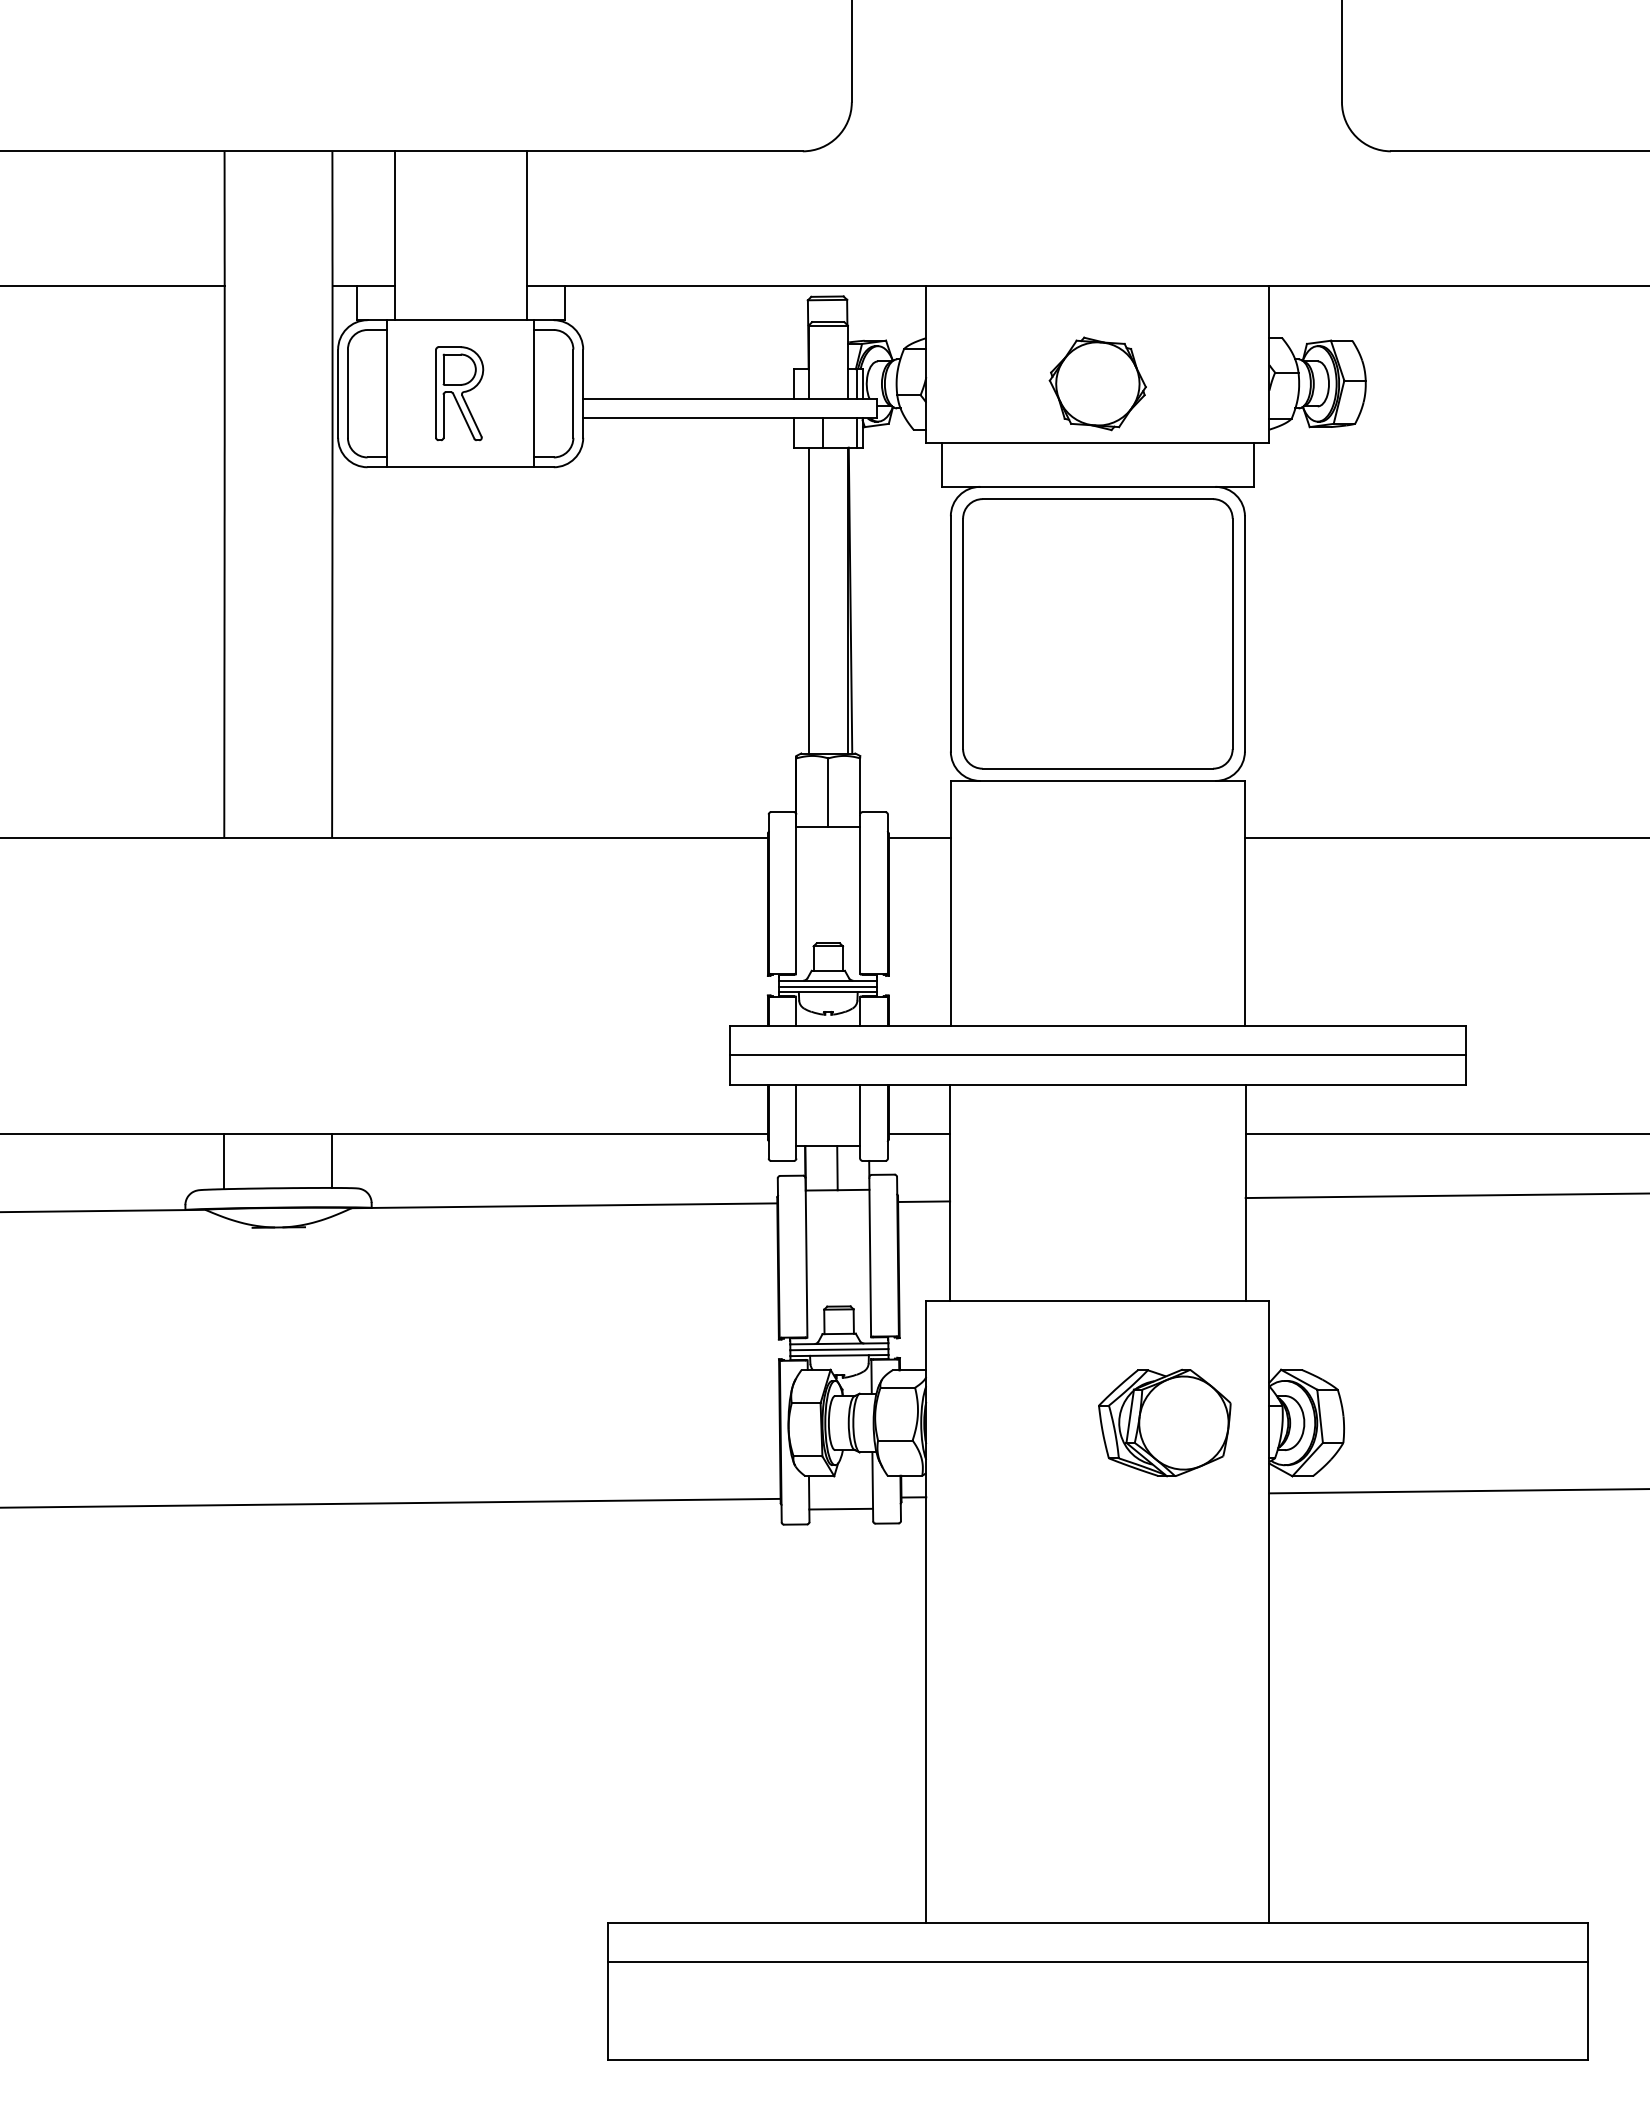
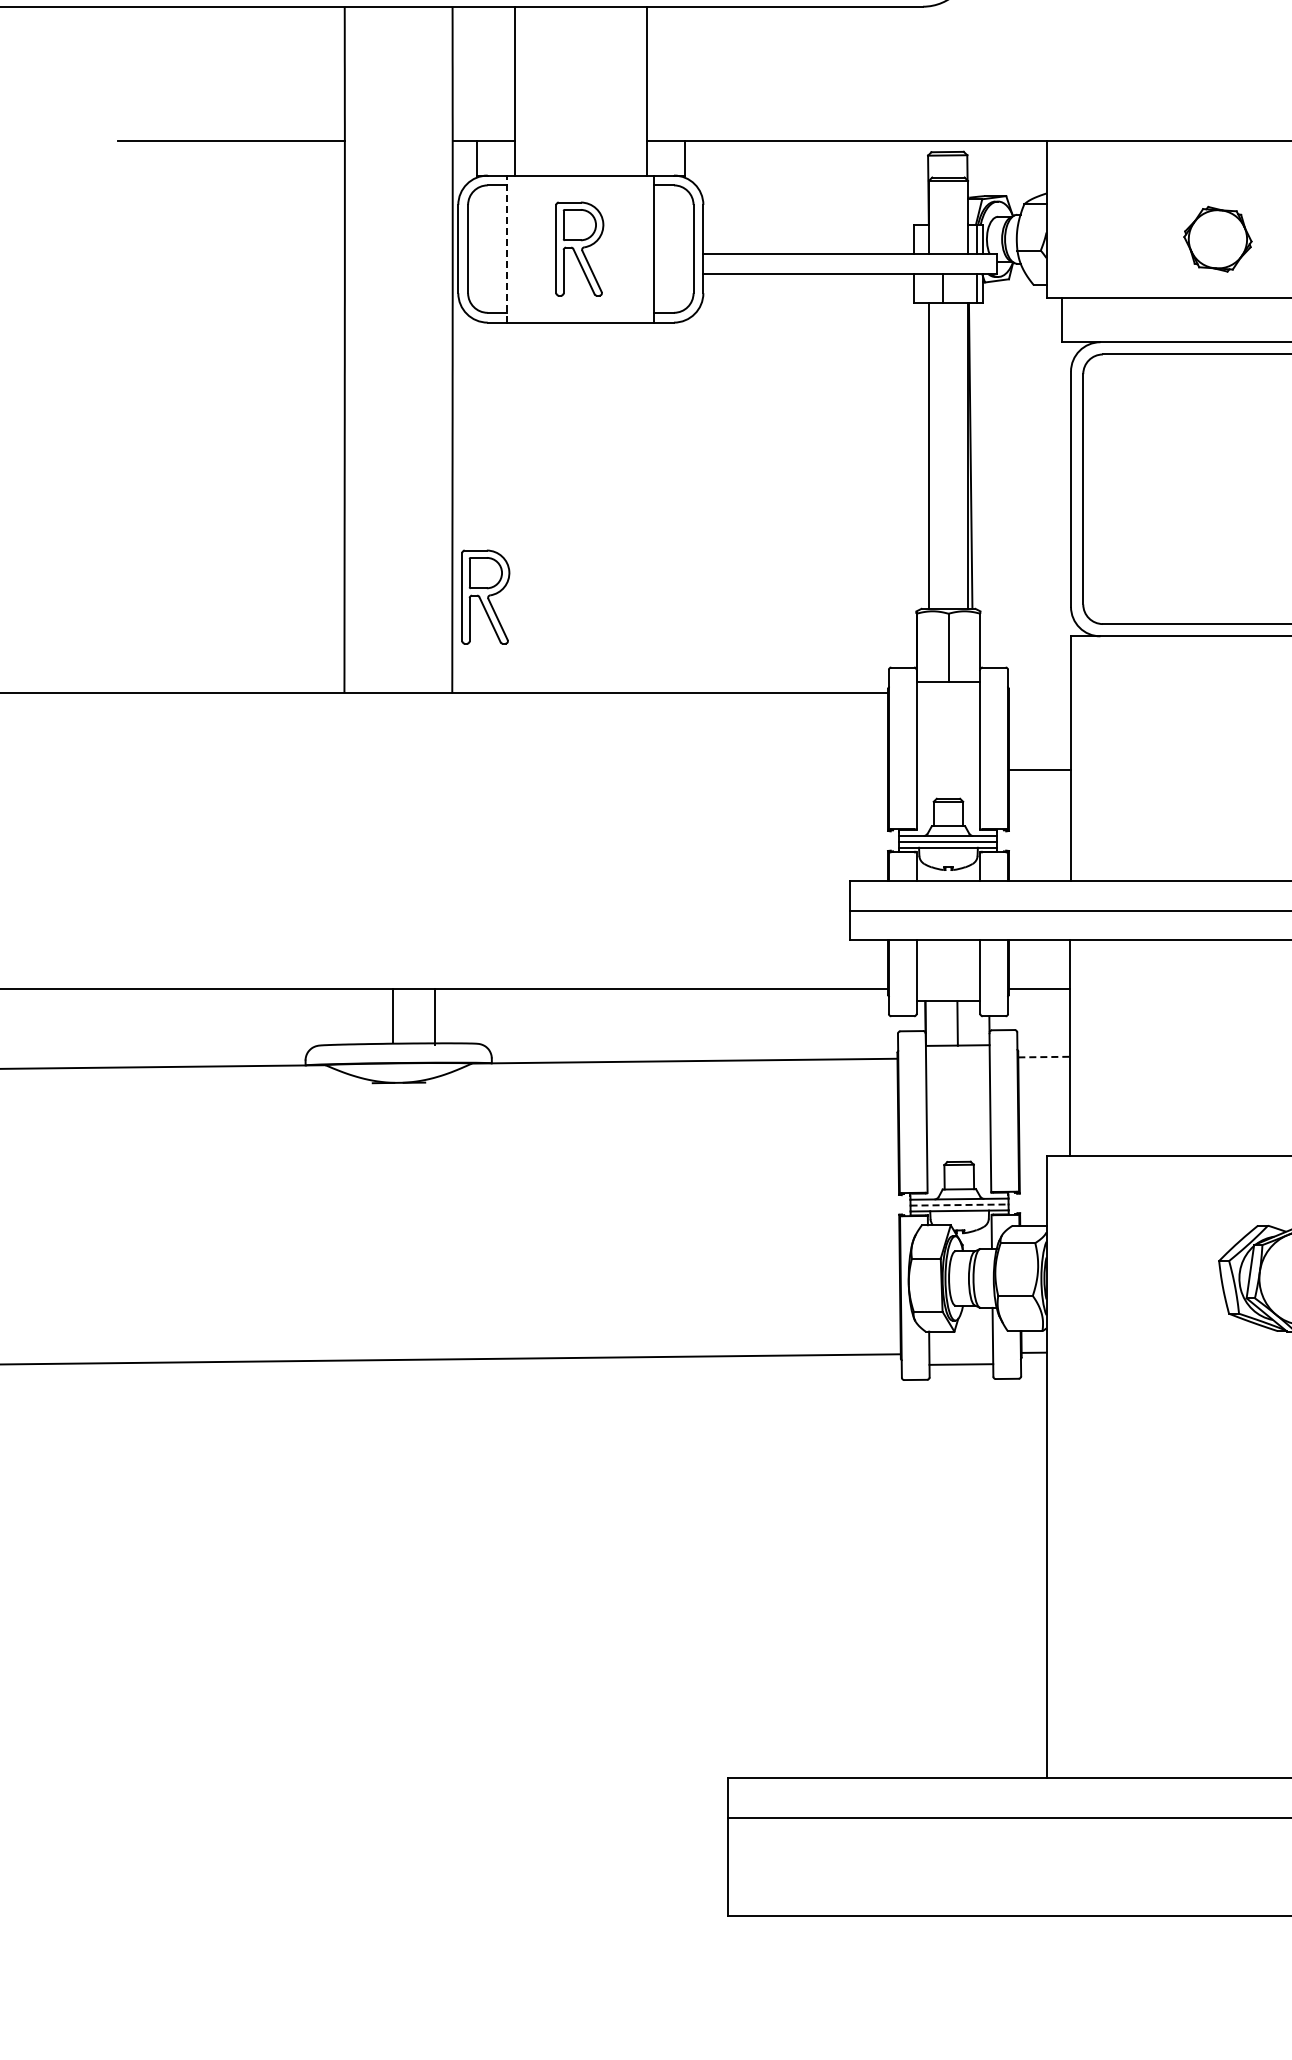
part: (1097, 383) -> (1217, 238), size x0.7
line: (387, 393) -> (507, 248), solid -> dashed
part: (365, 741) -> (485, 596), added
line: (919, 837) -> (1039, 769), moved
line: (331, 1160) -> (392, 1015), moved
line: (224, 1161) -> (435, 1016), moved
line: (924, 1201) -> (1044, 1056), solid -> dashed
line: (839, 1349) -> (959, 1204), solid -> dashed

